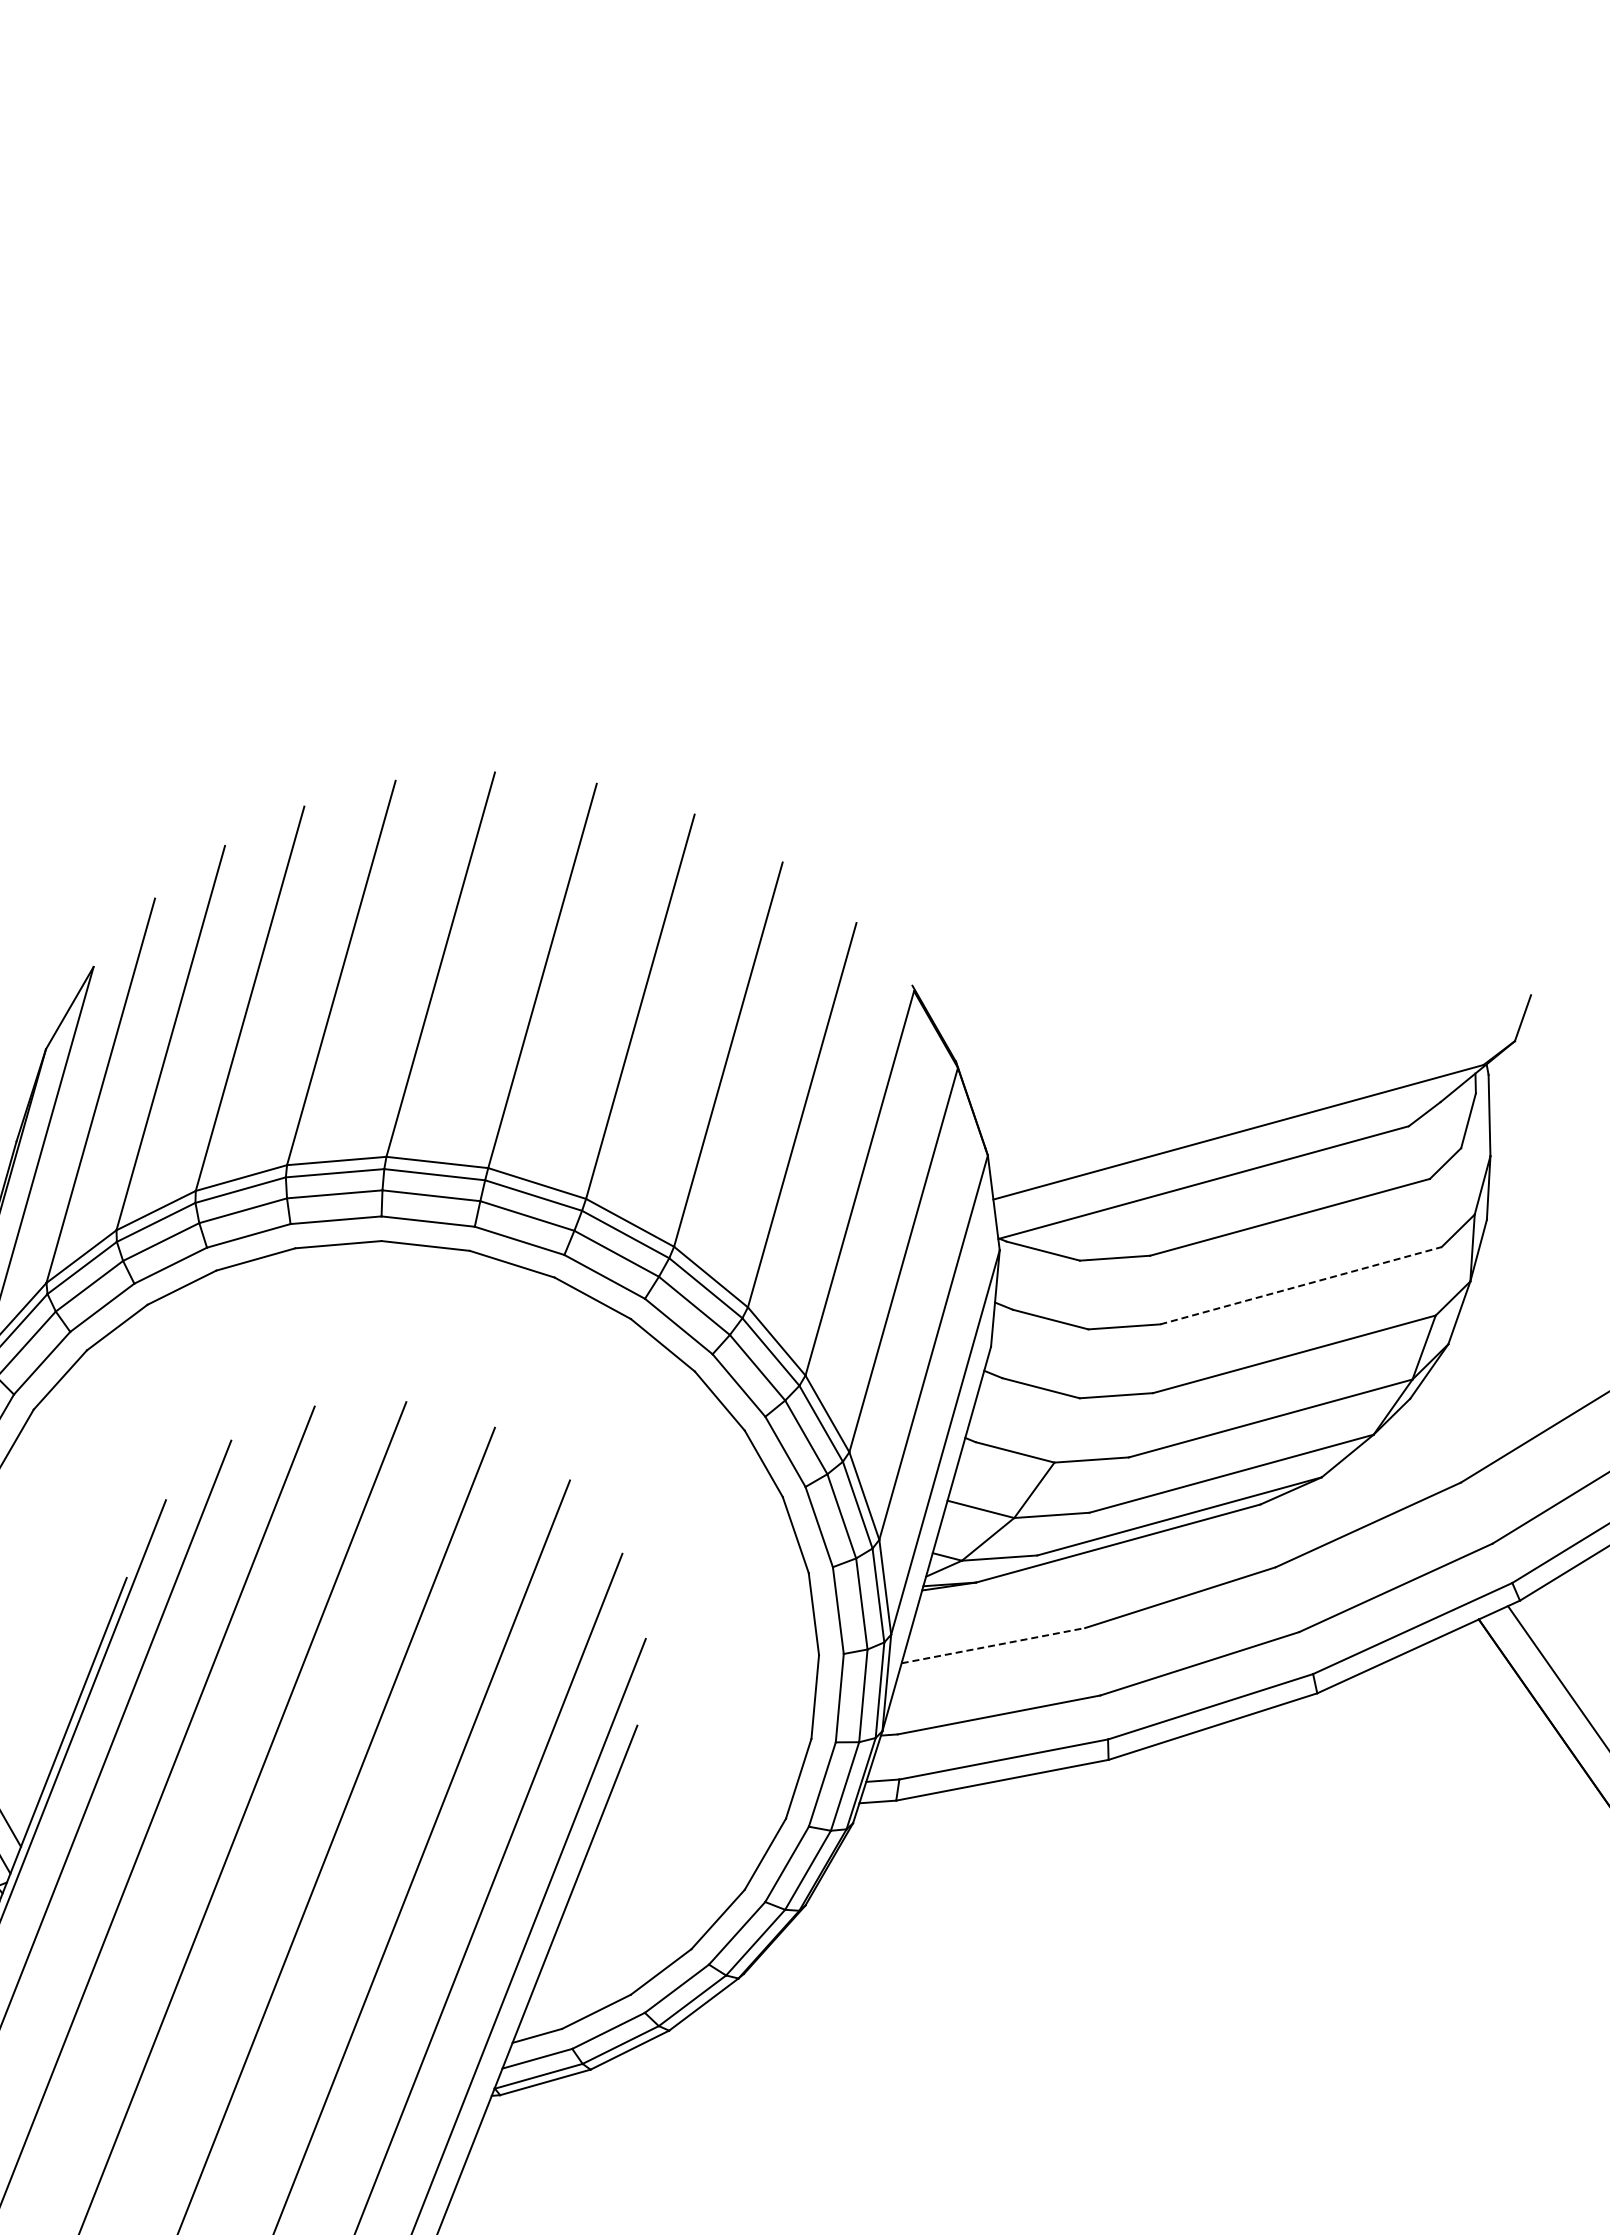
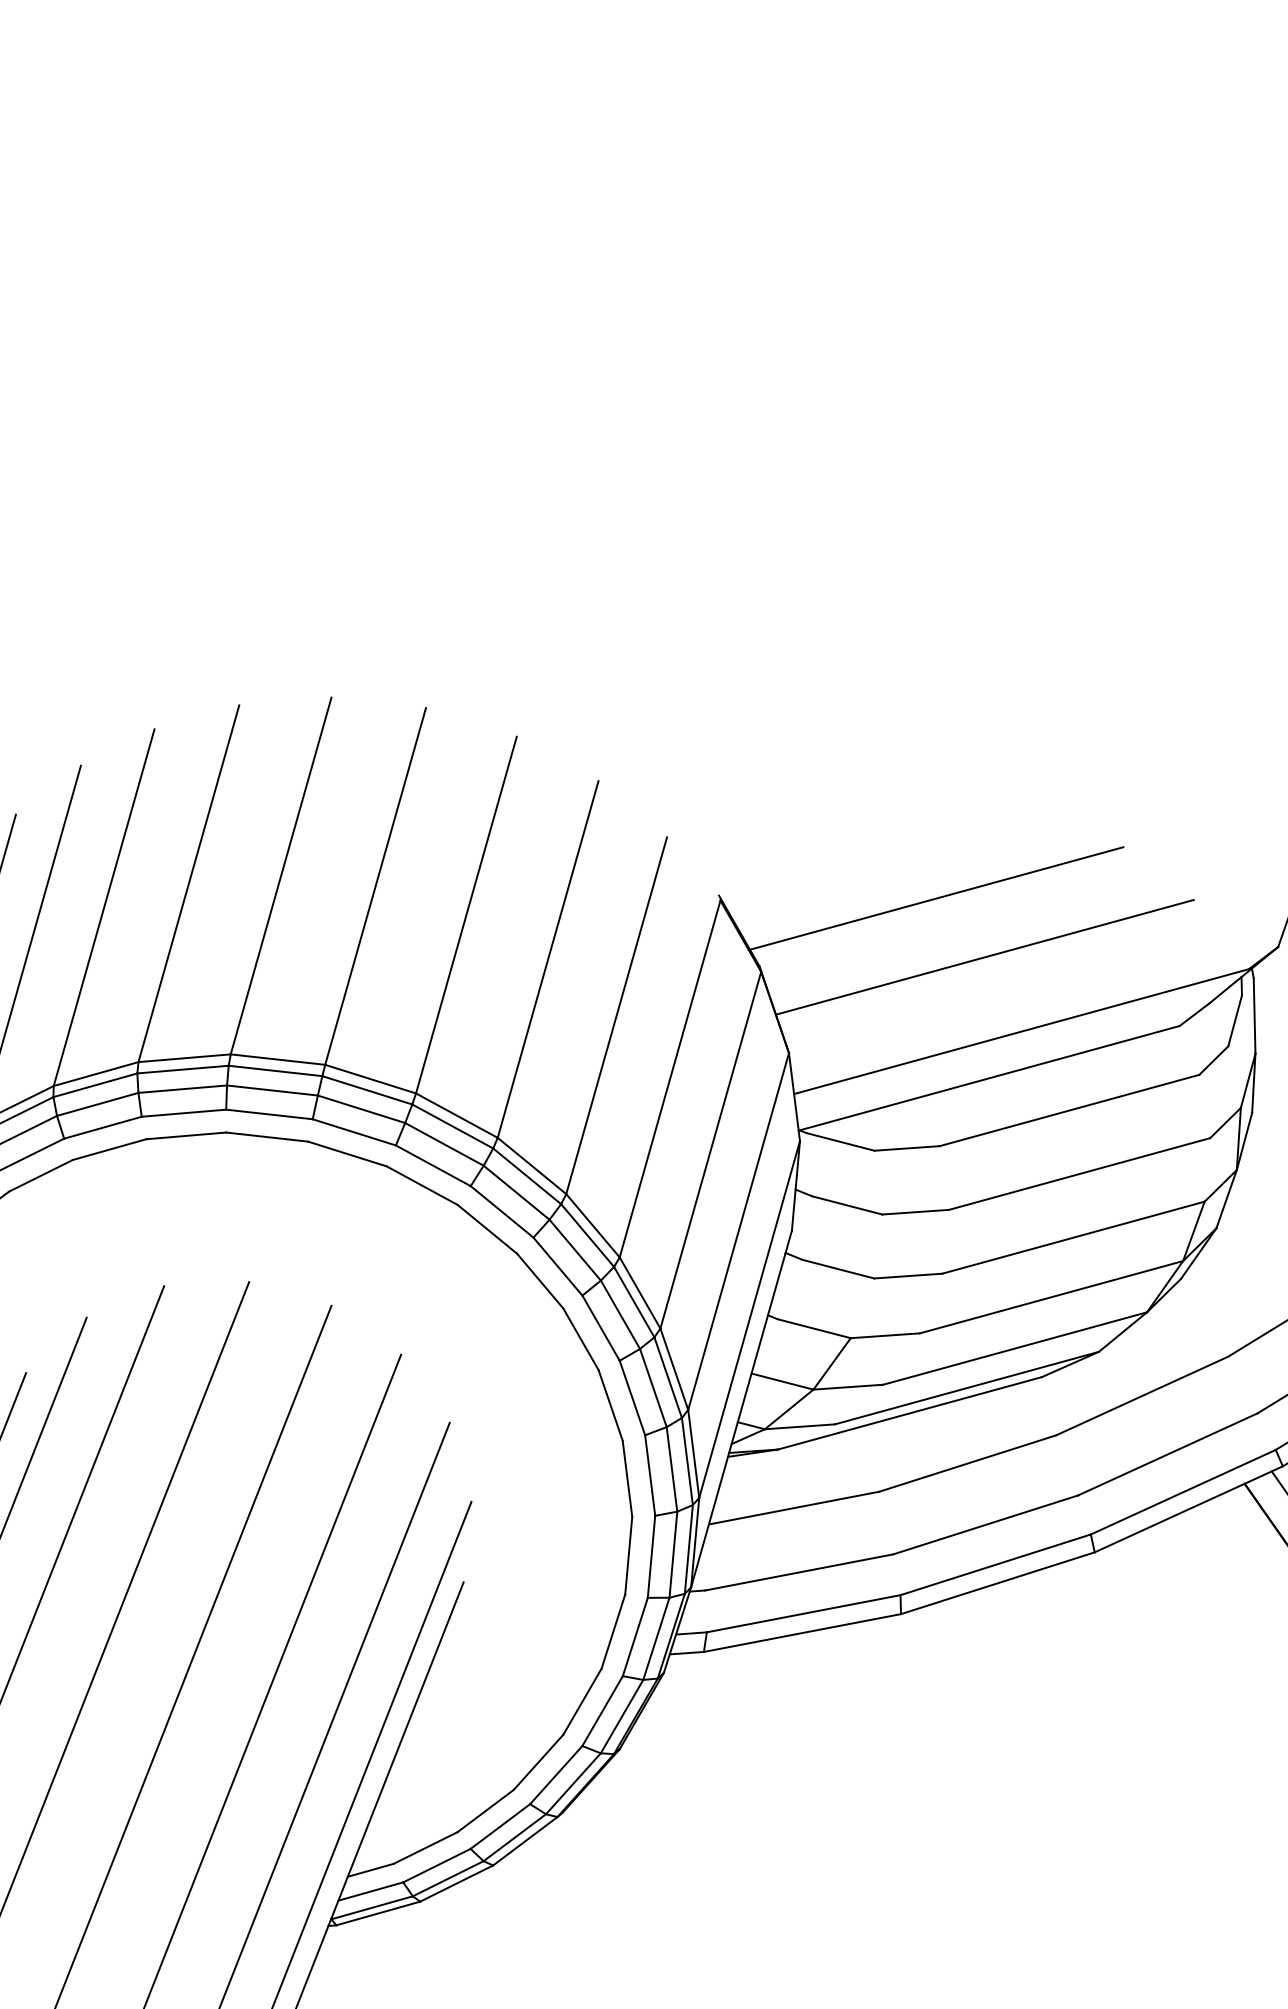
line: (1146, 988) -> (936, 898), added
line: (1198, 1052) -> (984, 957), added
line: (1300, 1285) -> (1079, 1173), dashed -> solid
line: (993, 1645) -> (794, 1507), dashed -> solid

